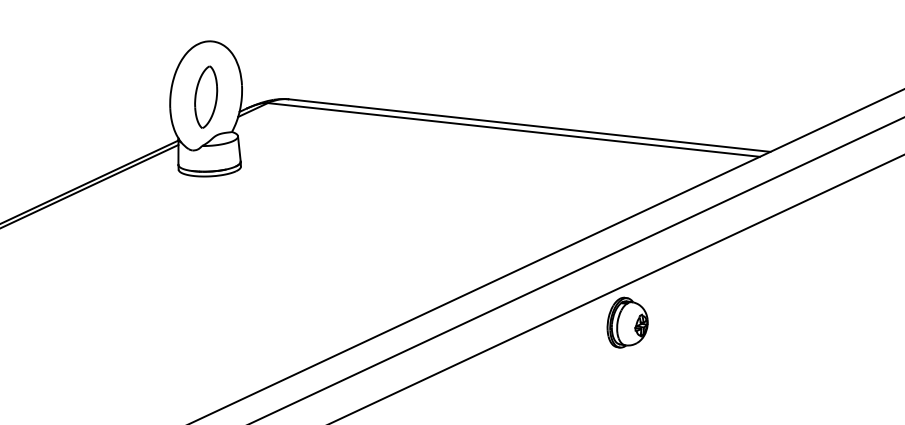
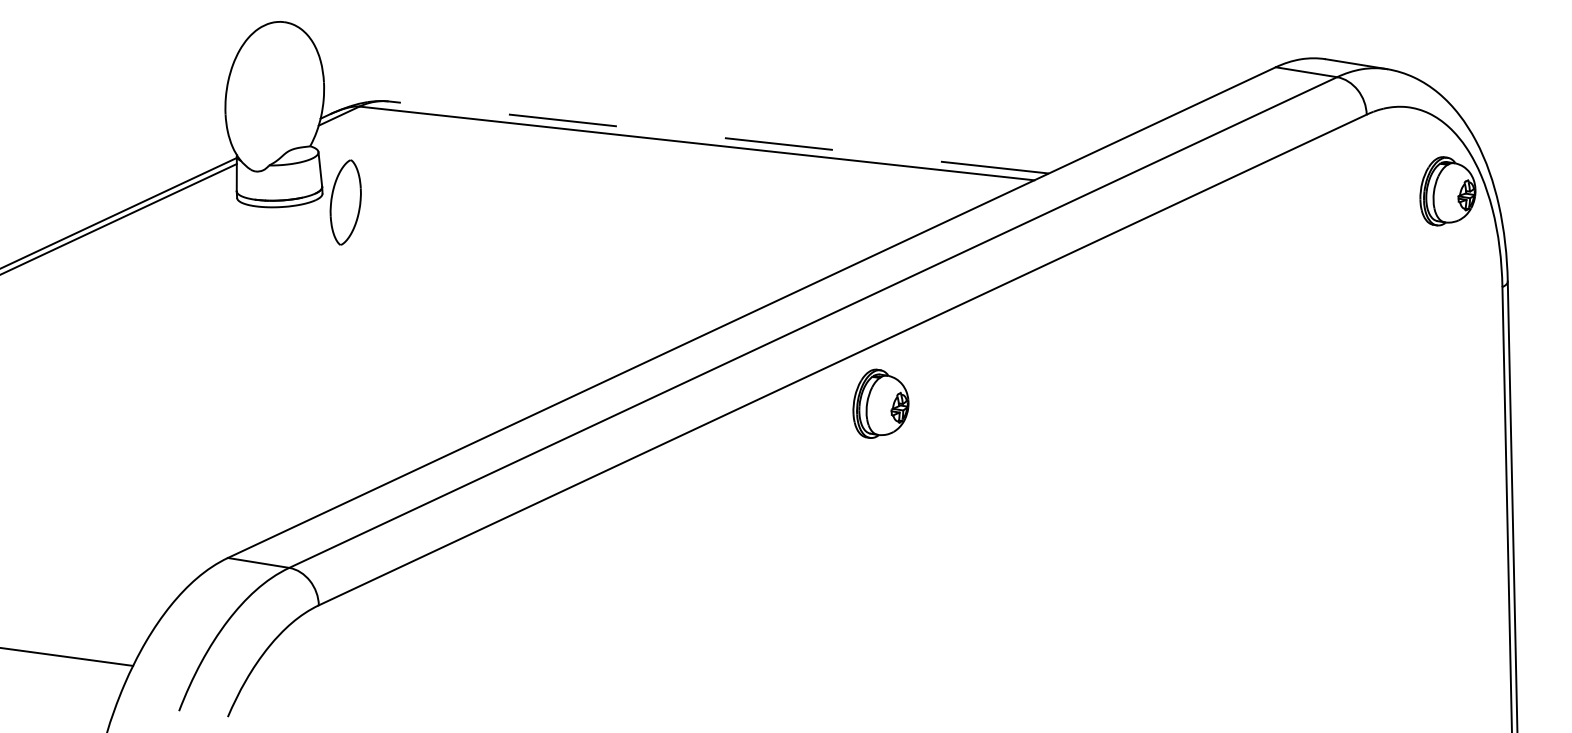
part: (205, 97) -> (345, 202), moved
line: (529, 125) -> (718, 137), solid -> dashed
part: (627, 322) -> (880, 403), moved

